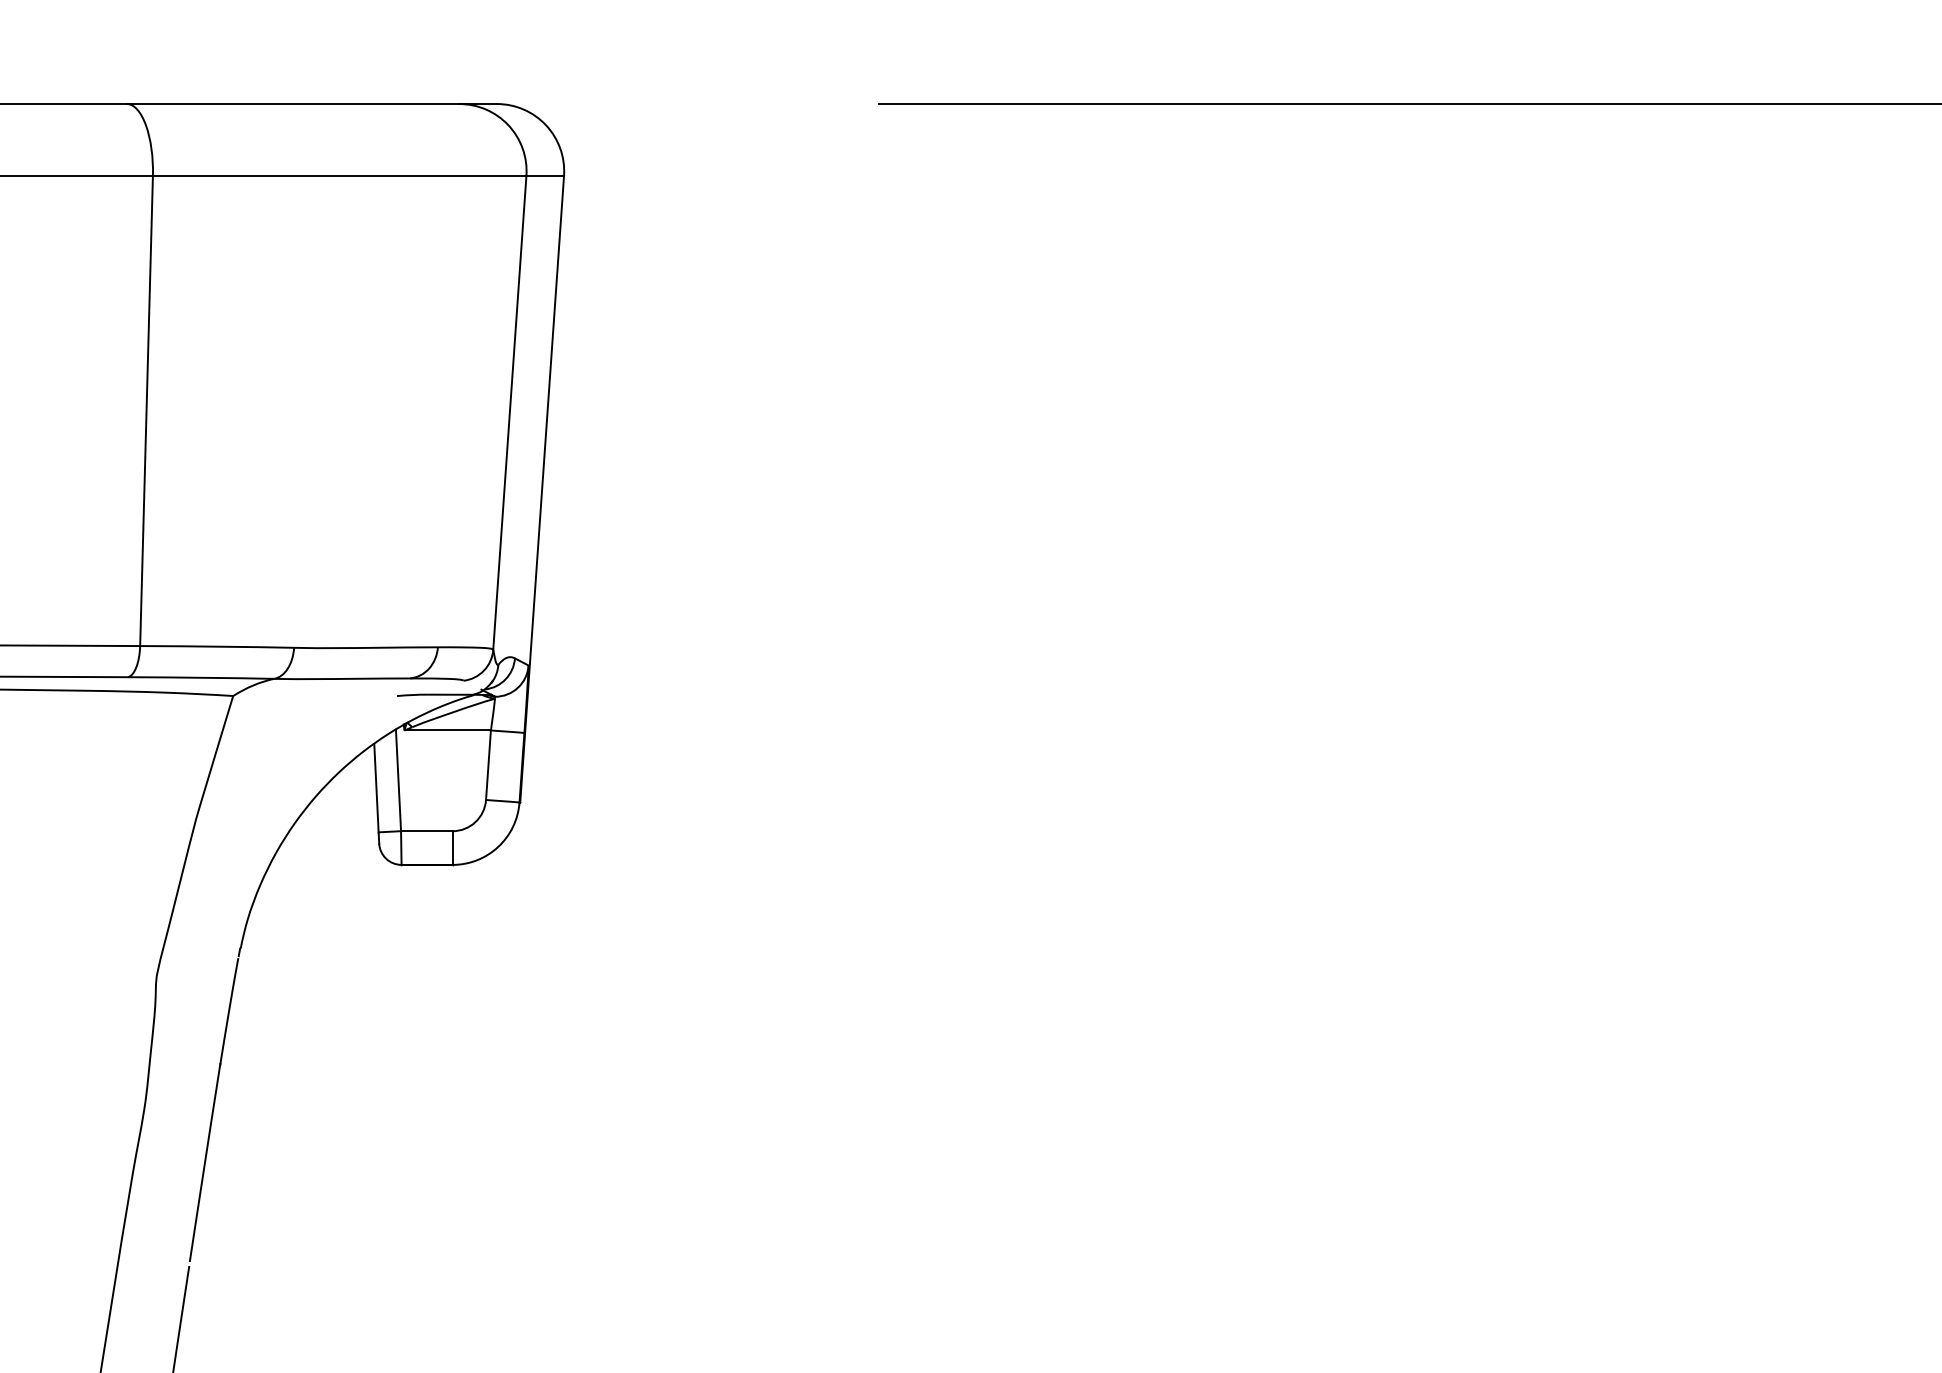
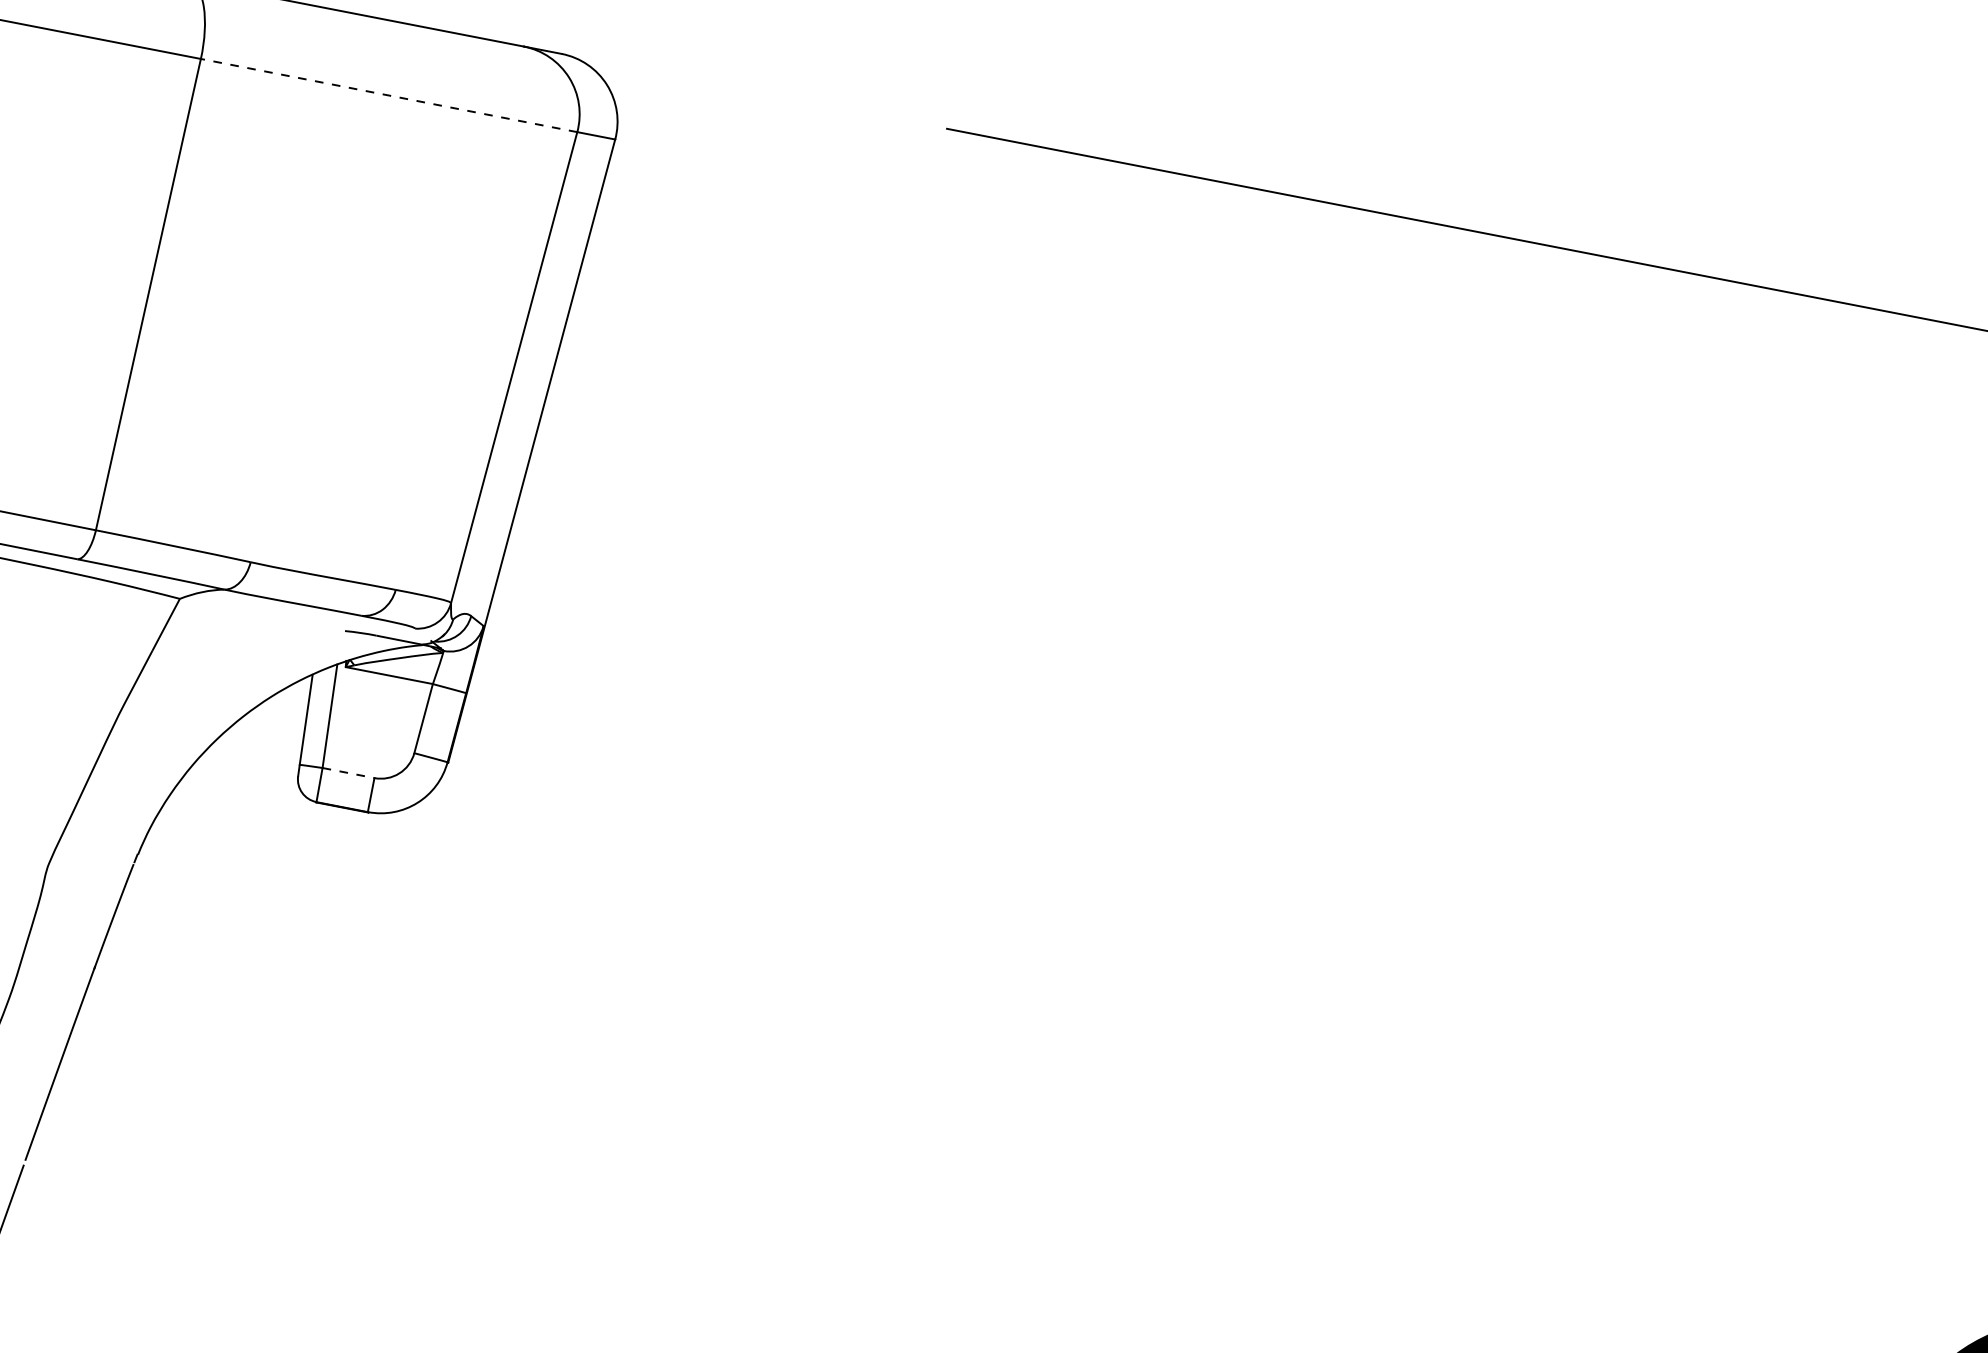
line: (339, 175) -> (389, 95), solid -> dashed
line: (426, 831) -> (348, 773), solid -> dashed

